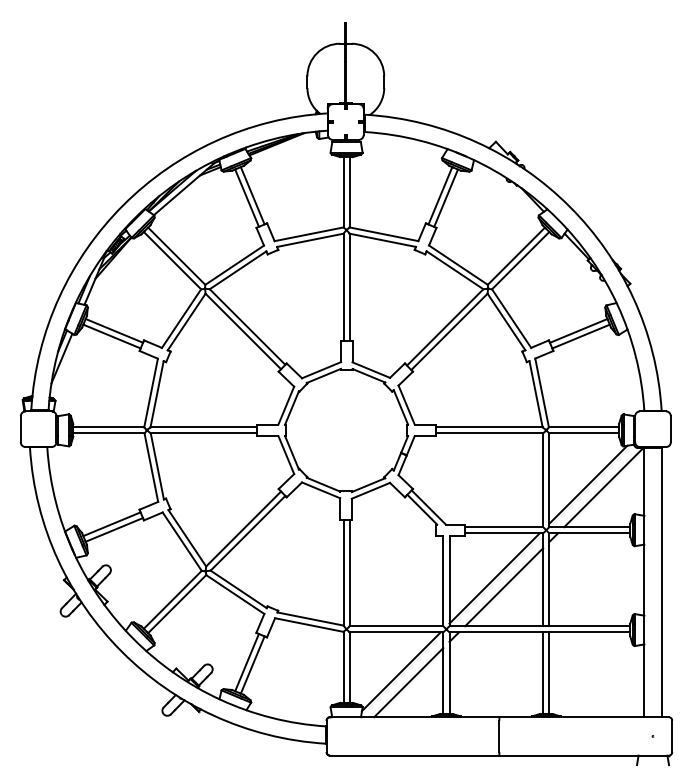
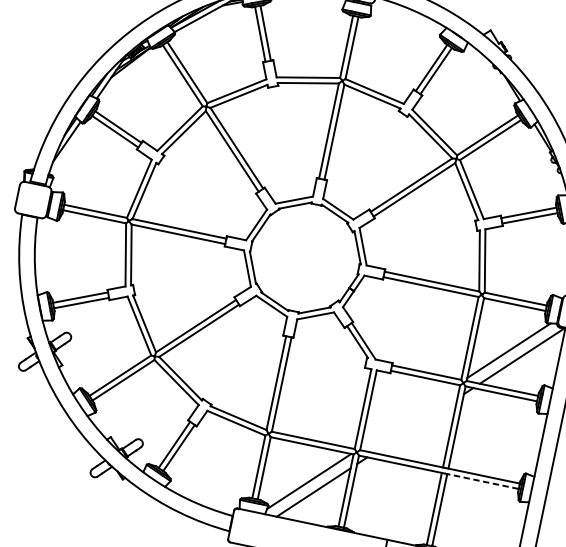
line: (494, 578) -> (408, 416), removed
line: (504, 587) -> (415, 426), removed
line: (588, 632) -> (481, 481), solid -> dashed

